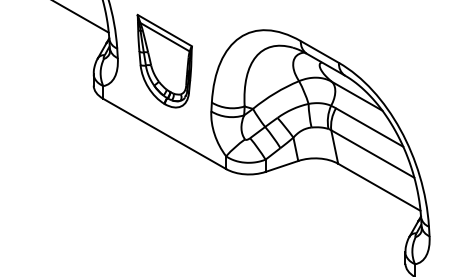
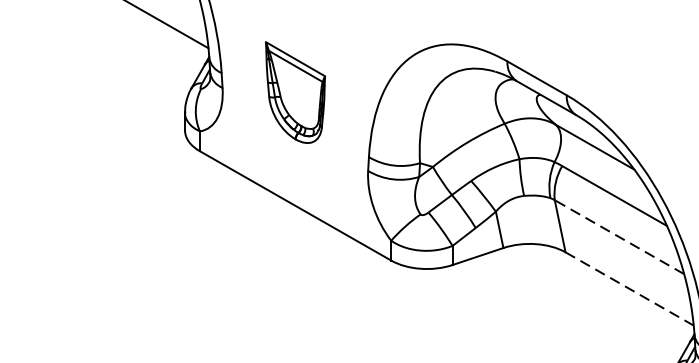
part: (164, 60) -> (295, 91), size x0.7
line: (372, 154) -> (618, 237), solid -> dashed
line: (379, 187) -> (629, 289), solid -> dashed

